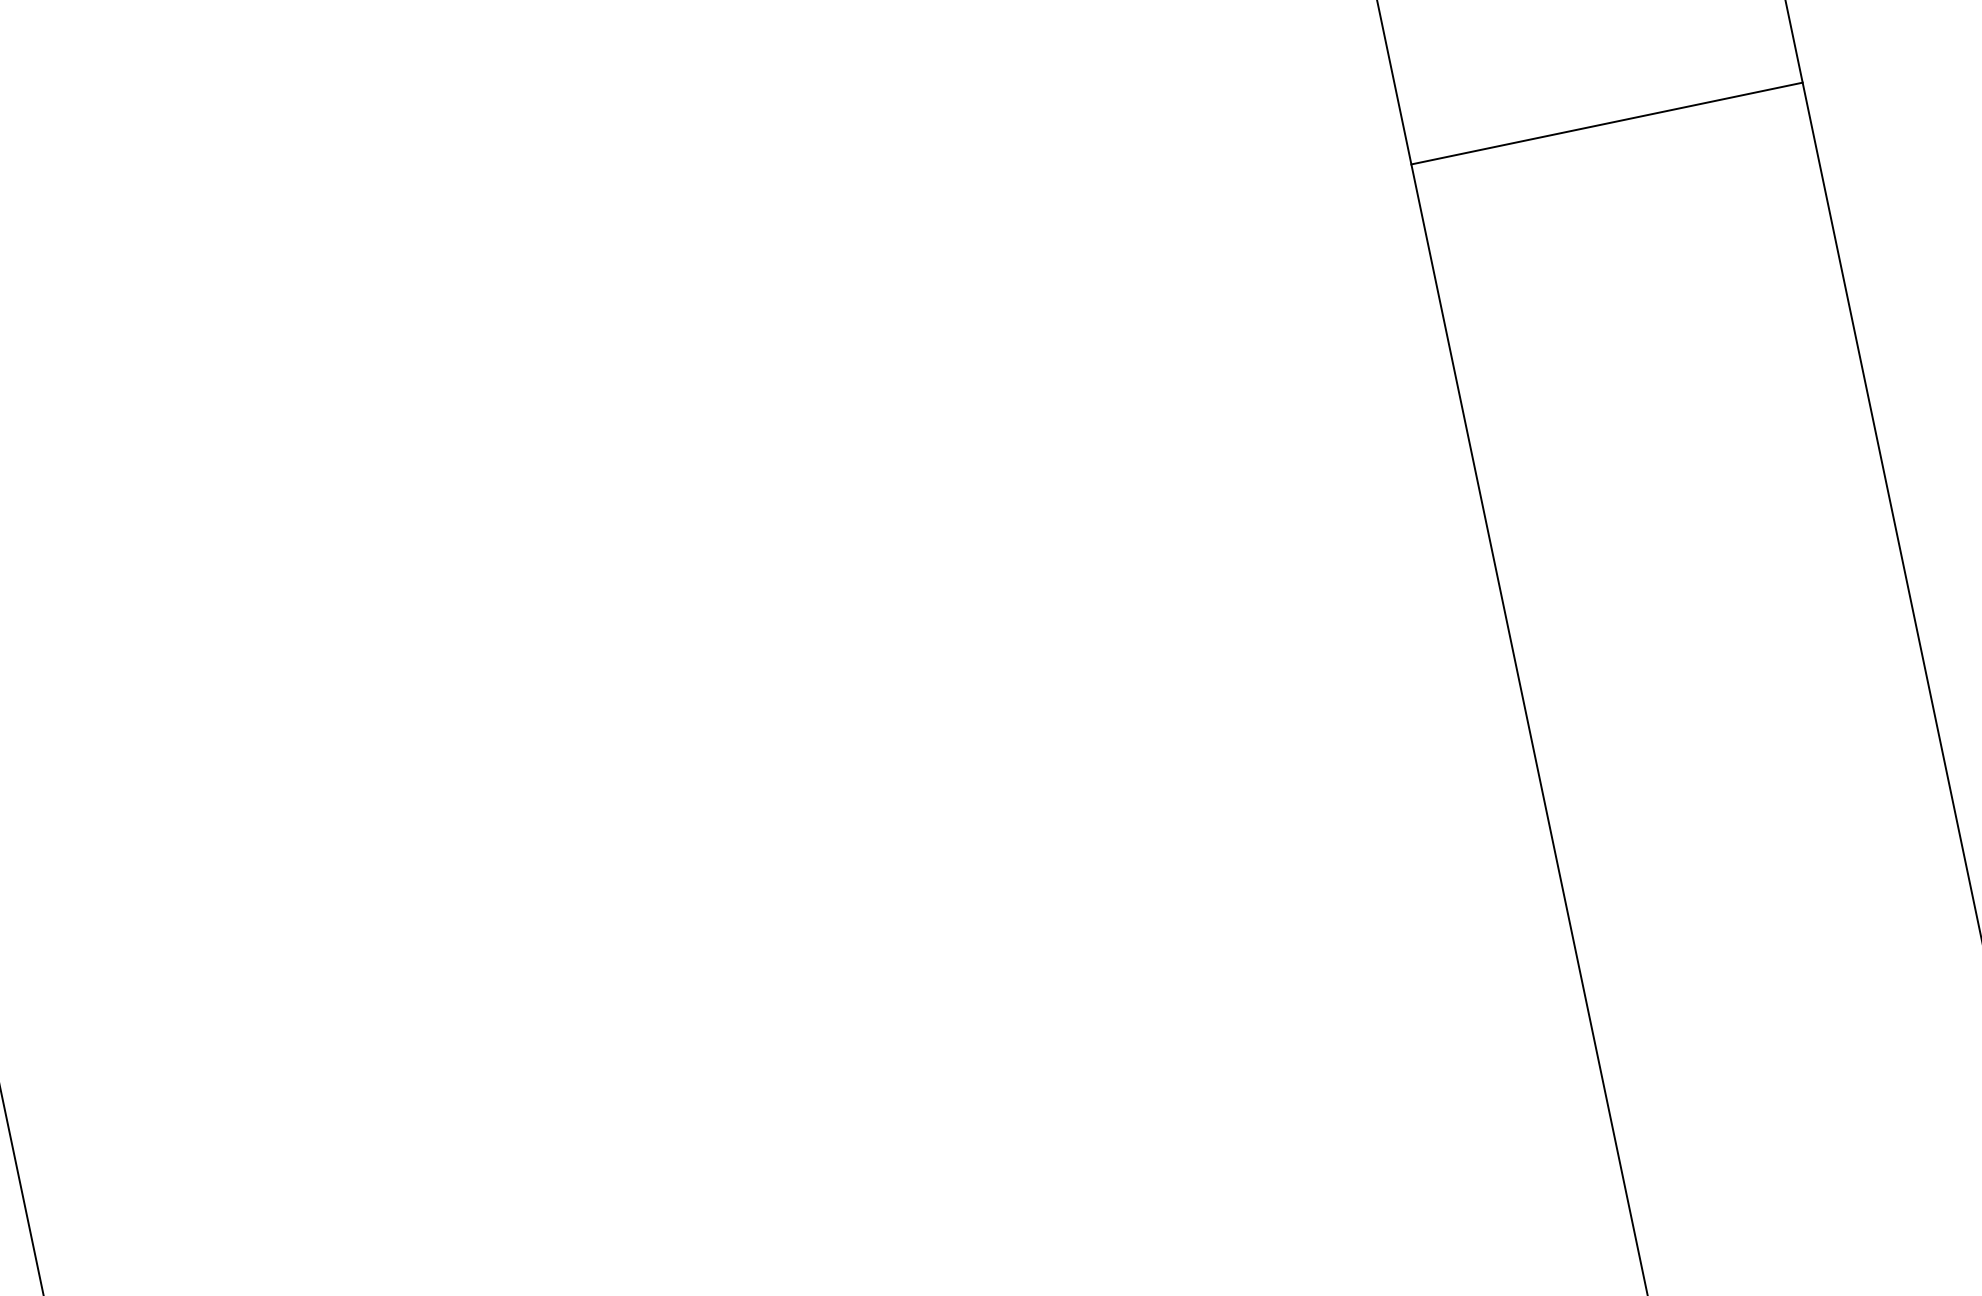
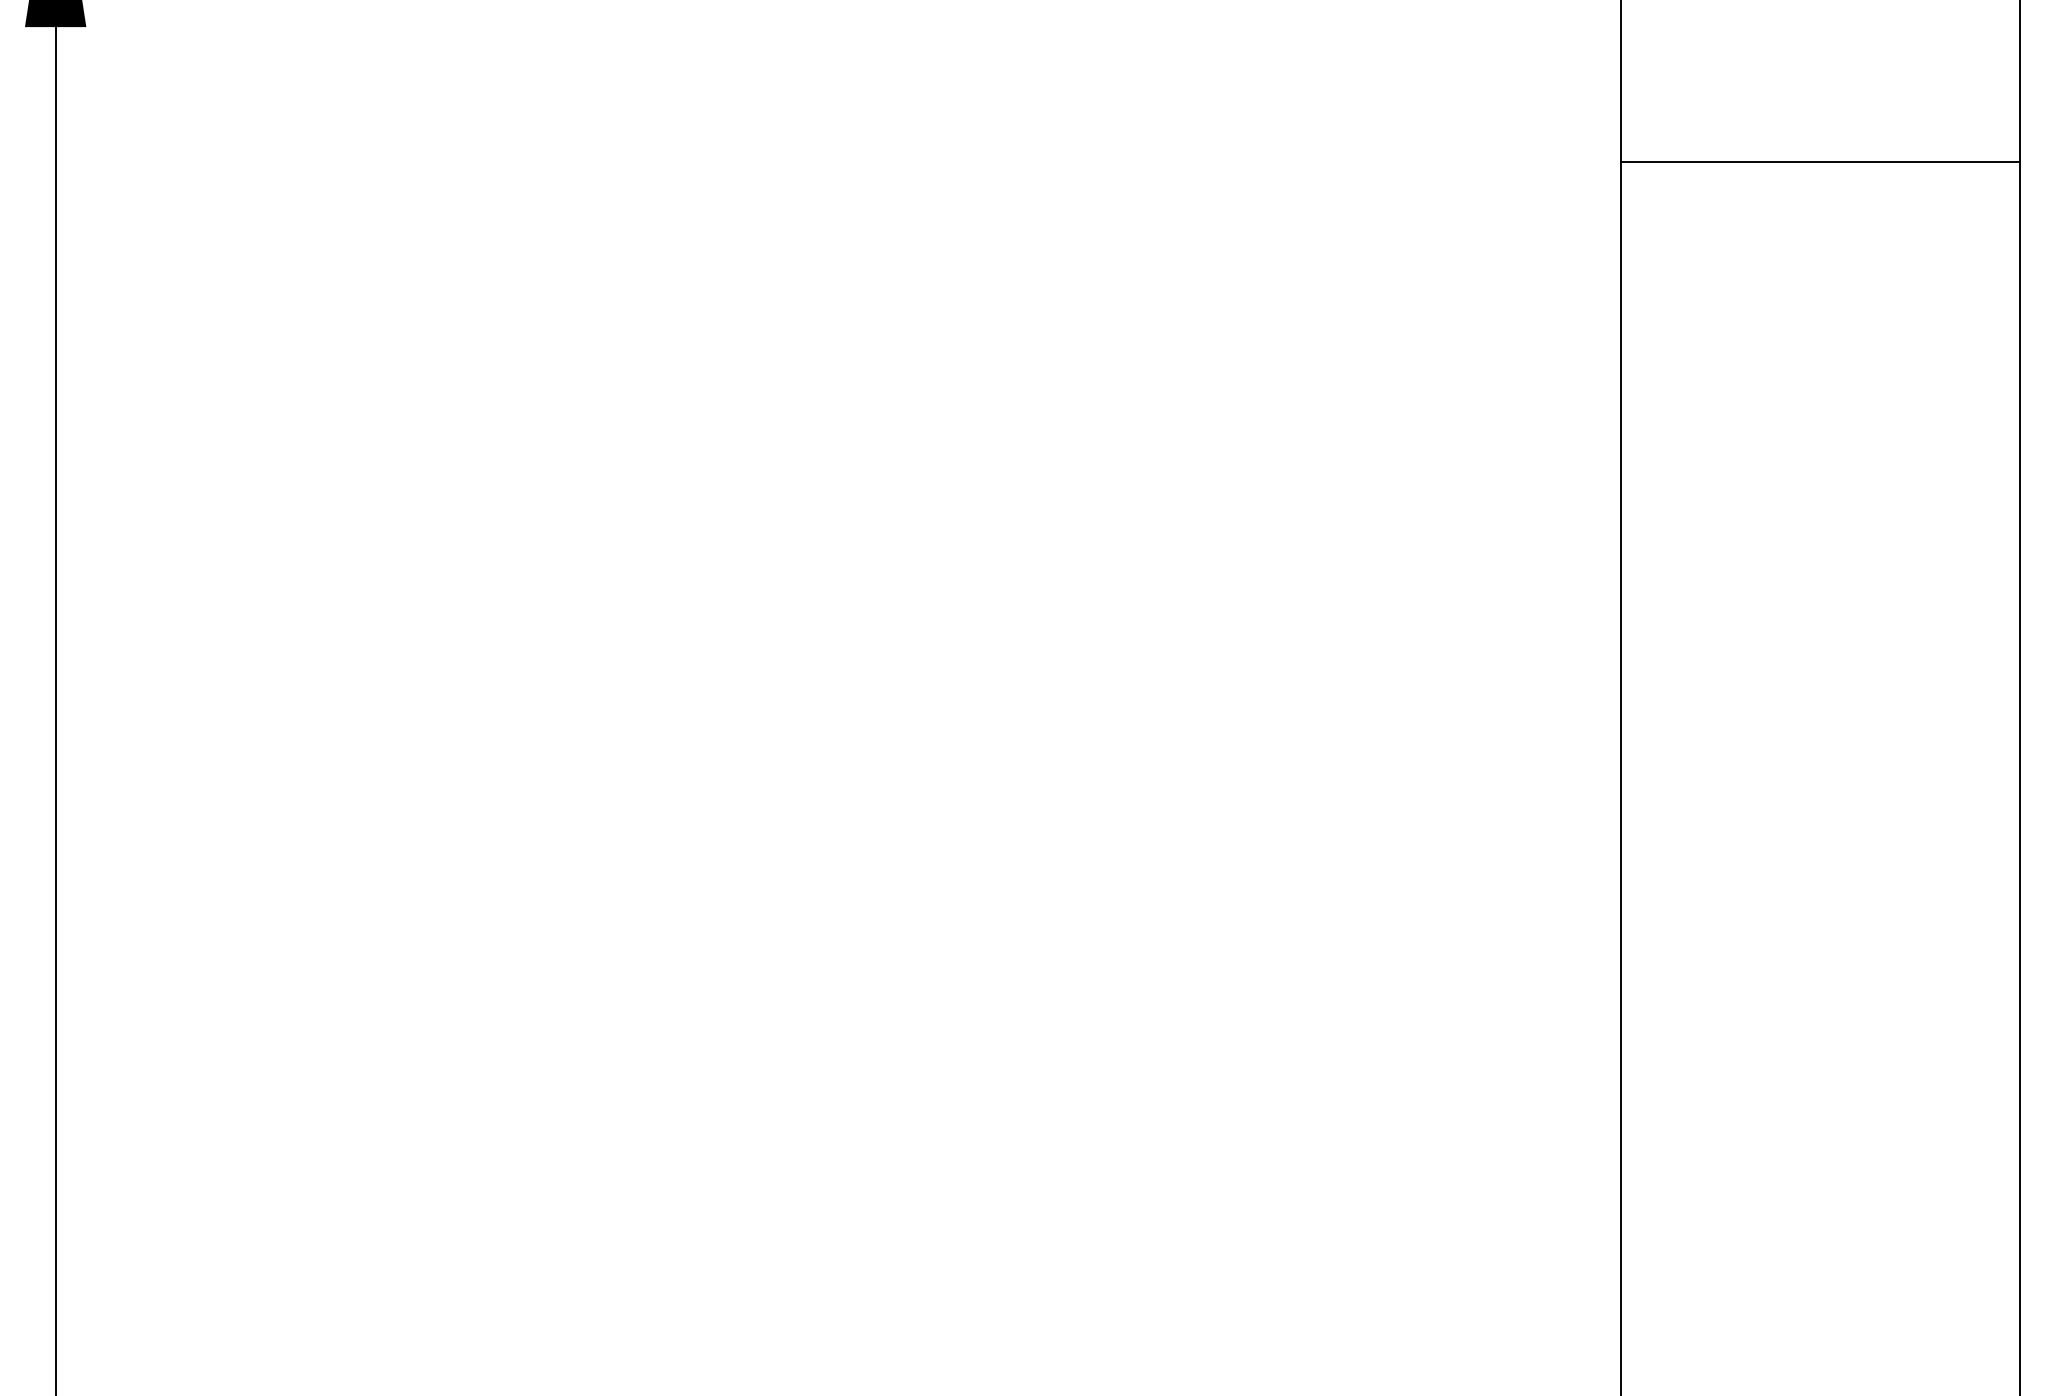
line: (1606, 123) -> (1820, 161), moved

